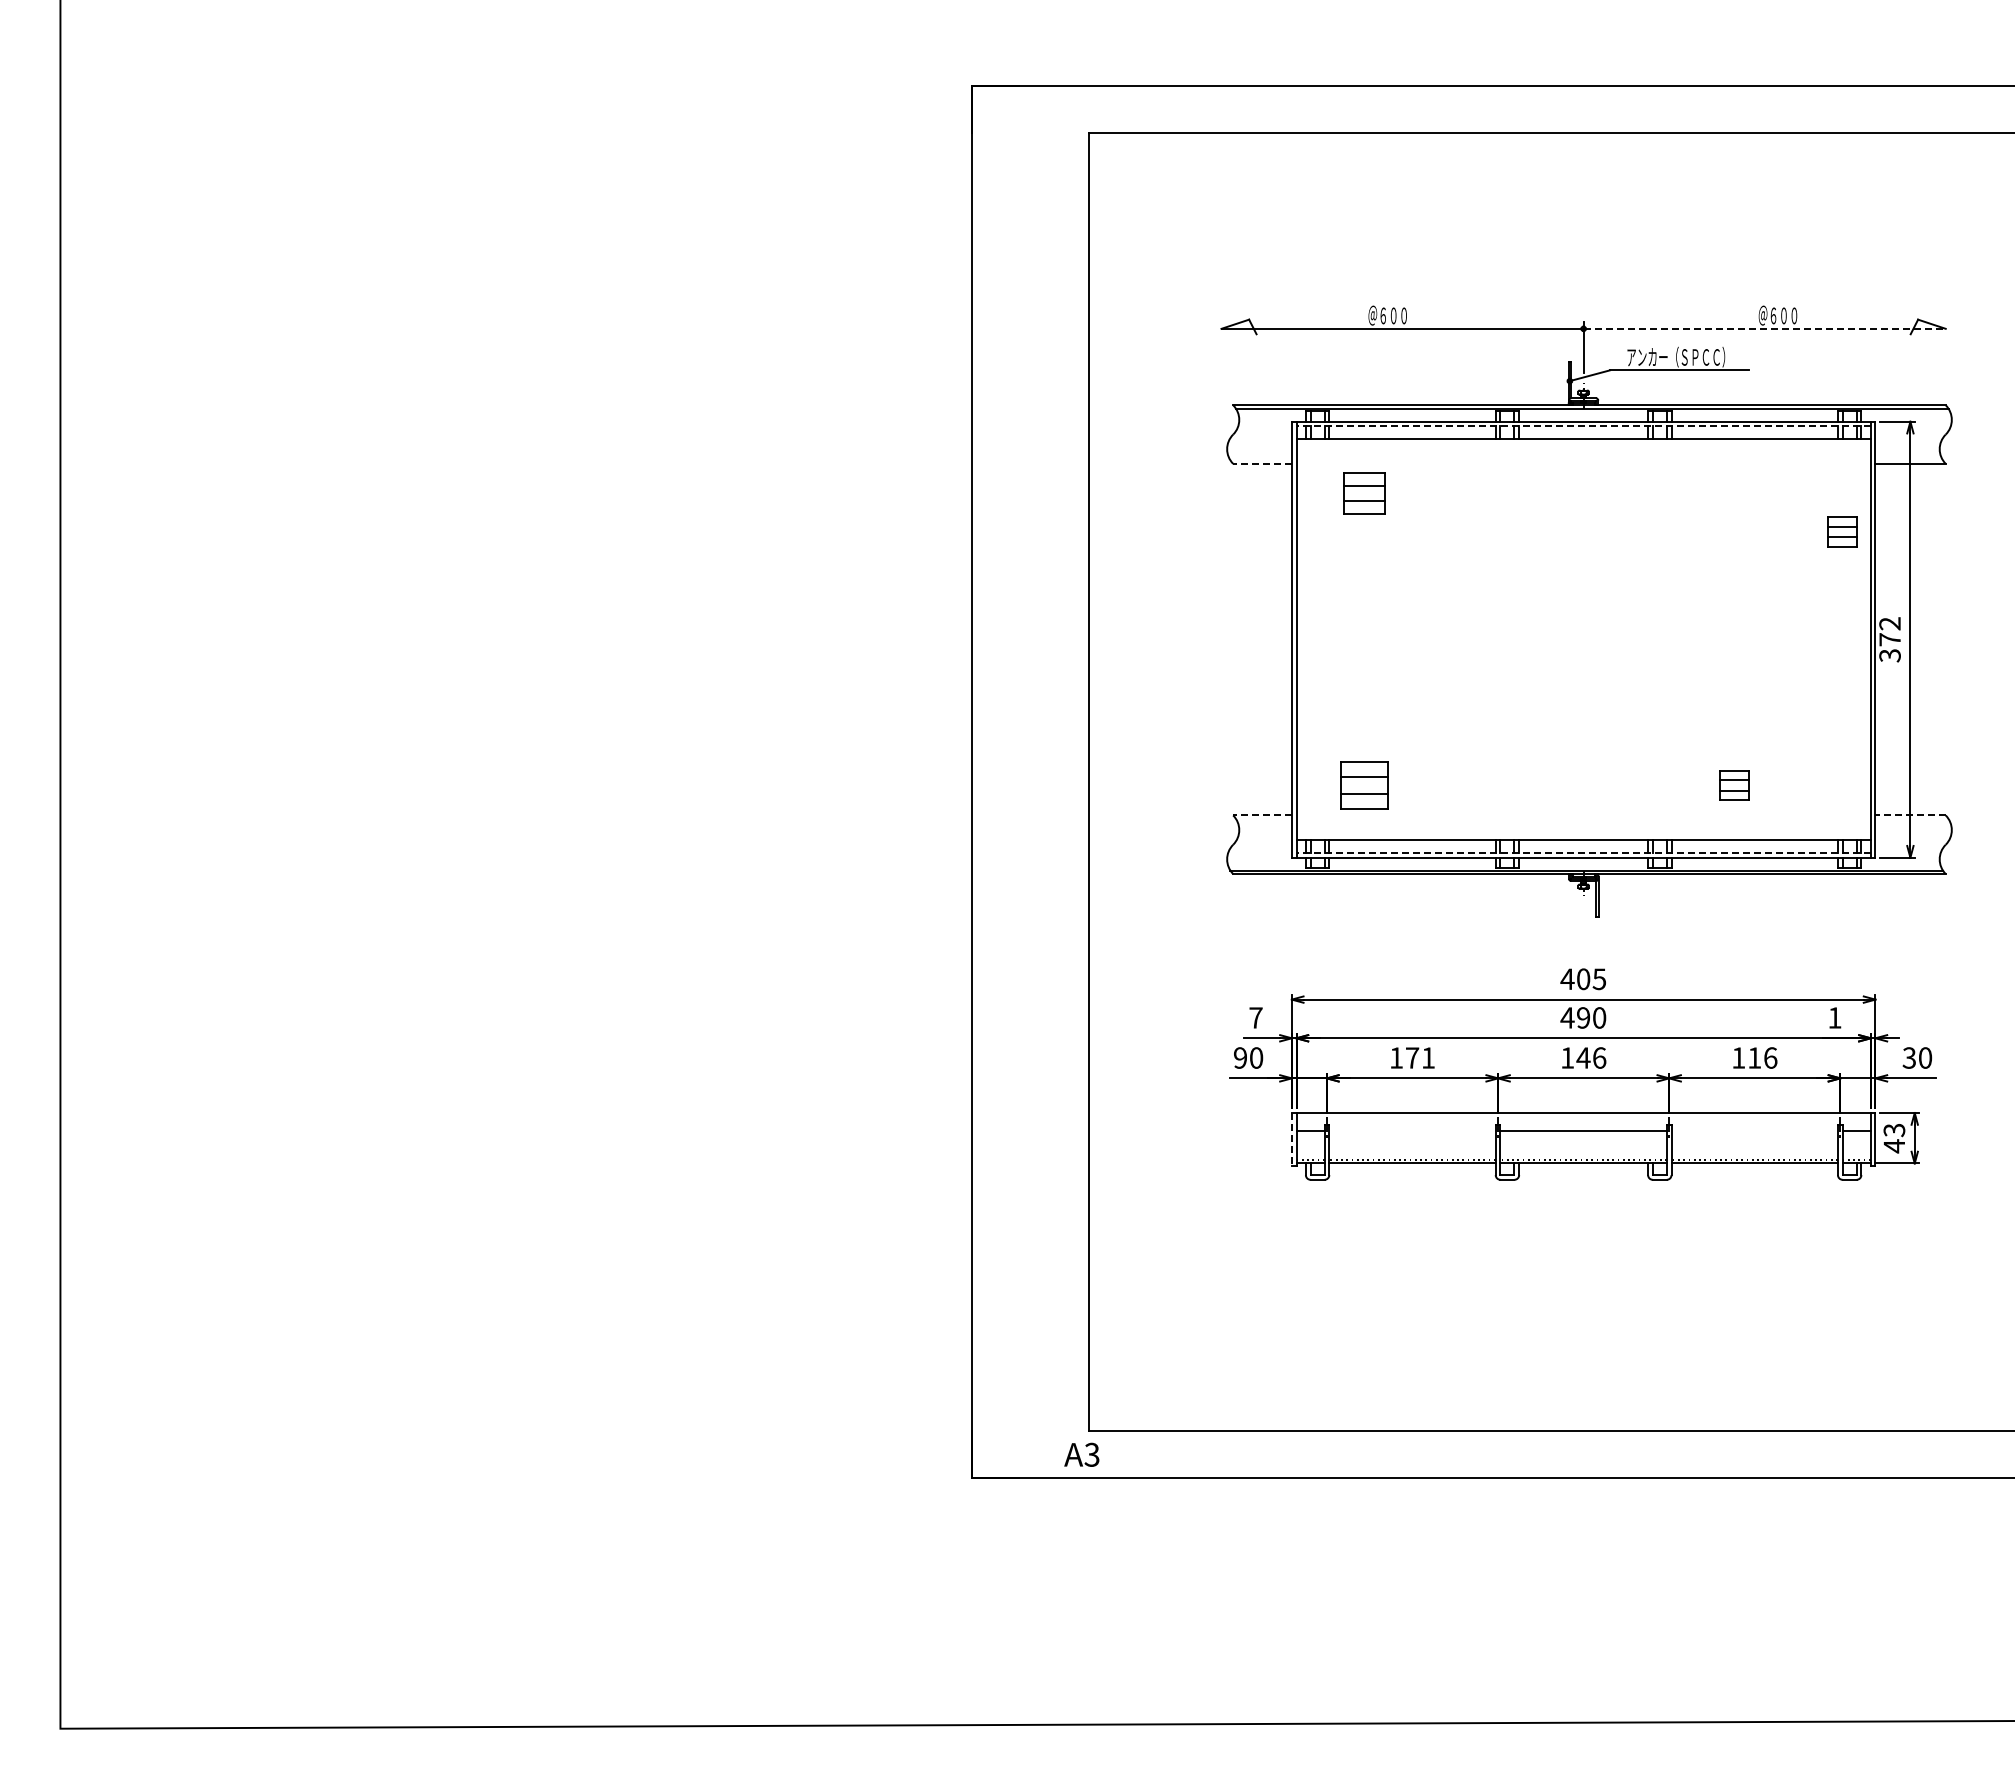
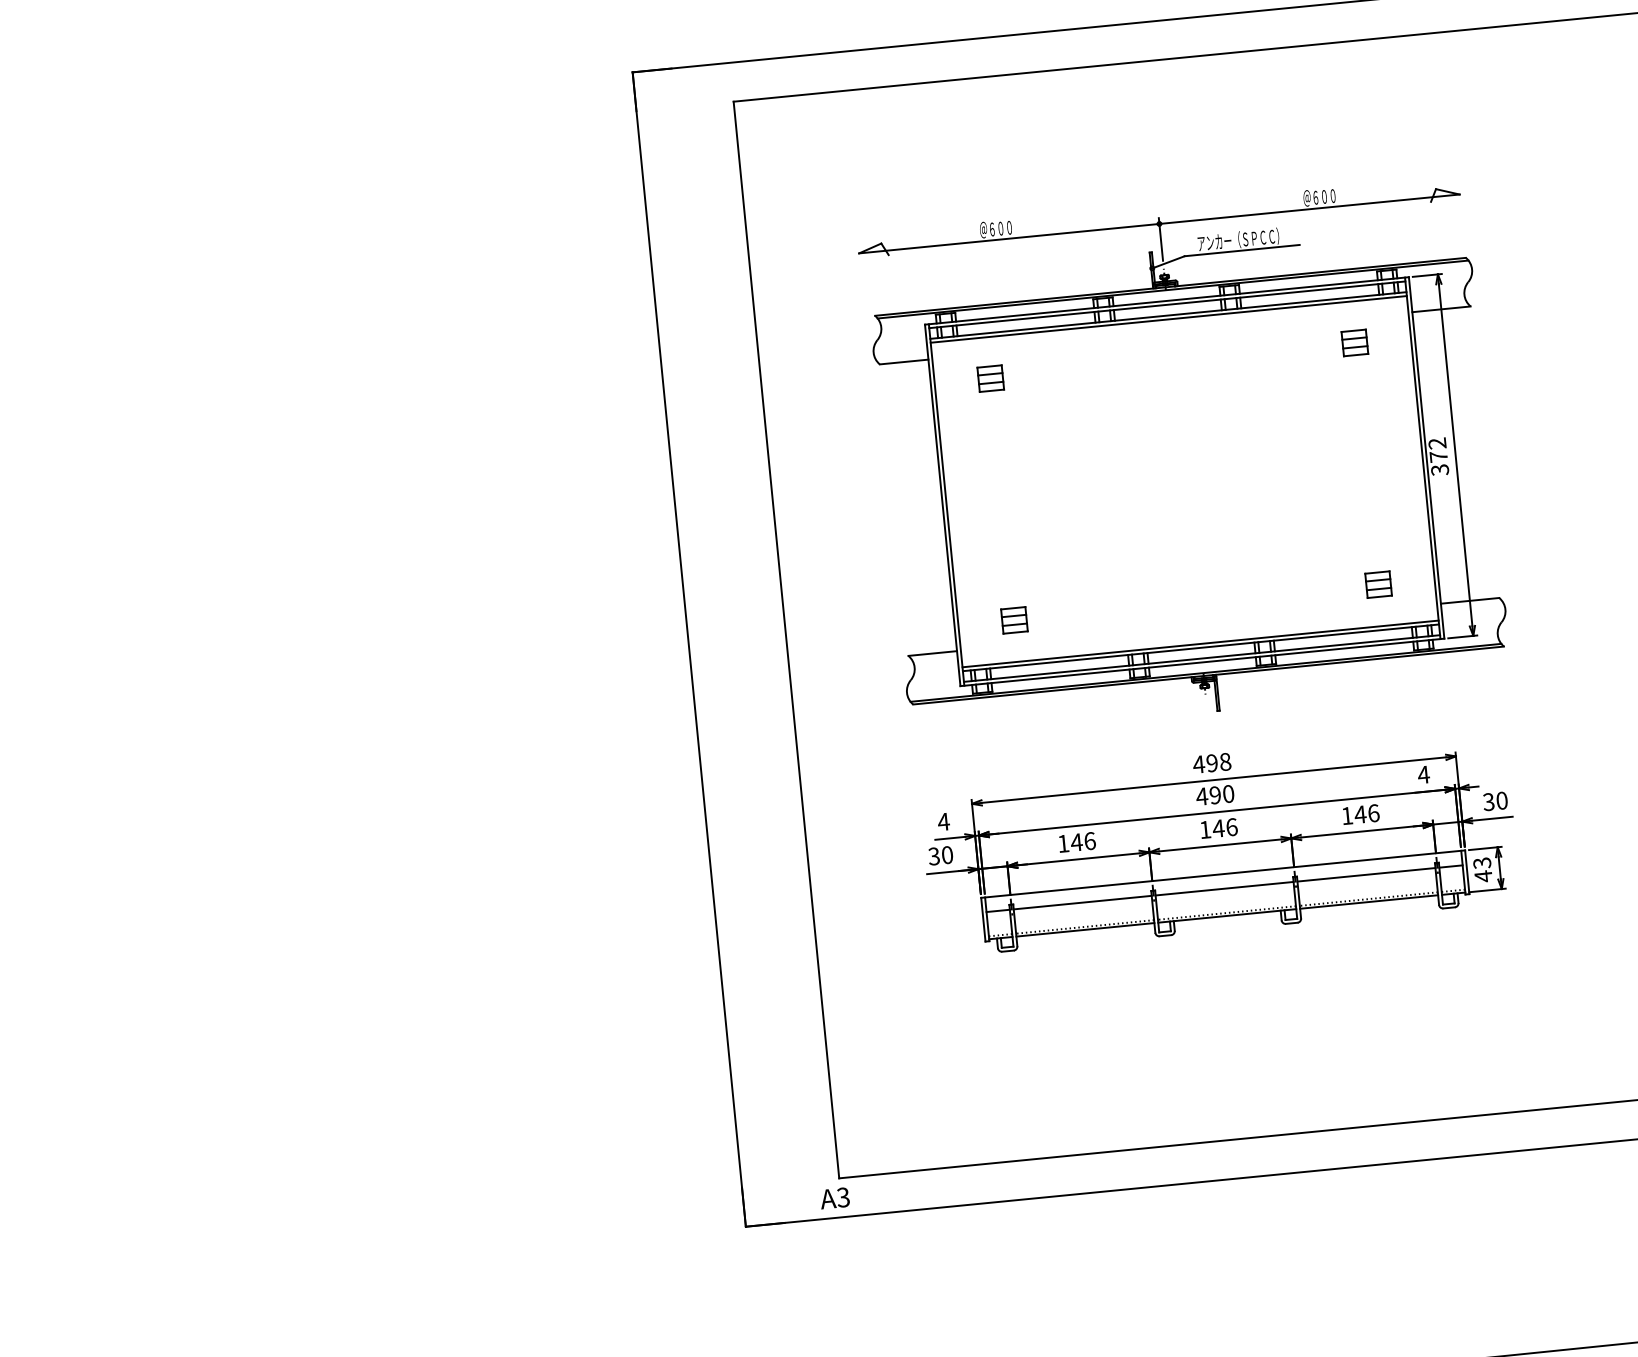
line: (1765, 328) -> (1310, 208), dashed -> solid
line: (1583, 426) -> (1167, 304), dashed -> solid
line: (1583, 443) -> (1168, 319), added
line: (1262, 463) -> (904, 361), dashed -> solid
part: (1363, 493) -> (990, 378), size x0.71
part: (1842, 531) -> (1355, 342), moved
part: (1363, 785) -> (1014, 620), size x0.62
part: (1734, 785) -> (1378, 584), moved
line: (1262, 815) -> (932, 653), dashed -> solid
line: (1910, 815) -> (1470, 600), dashed -> solid
line: (1583, 835) -> (1200, 644), added
line: (1583, 852) -> (1201, 658), dashed -> solid
text: (1591, 979) -> (1218, 762), 405 -> 498
text: (1255, 1017) -> (943, 821), 7 -> 4
text: (1834, 1017) -> (1423, 774), 1 -> 4
text: (1239, 1057) -> (933, 856), 90 -> 30
text: (1420, 1057) -> (1083, 841), 171 -> 146
text: (1754, 1057) -> (1360, 814), 116 -> 146
line: (1412, 1130) -> (1082, 902), added
line: (1754, 1130) -> (1366, 874), added
line: (1291, 1139) -> (983, 919), dashed -> solid

